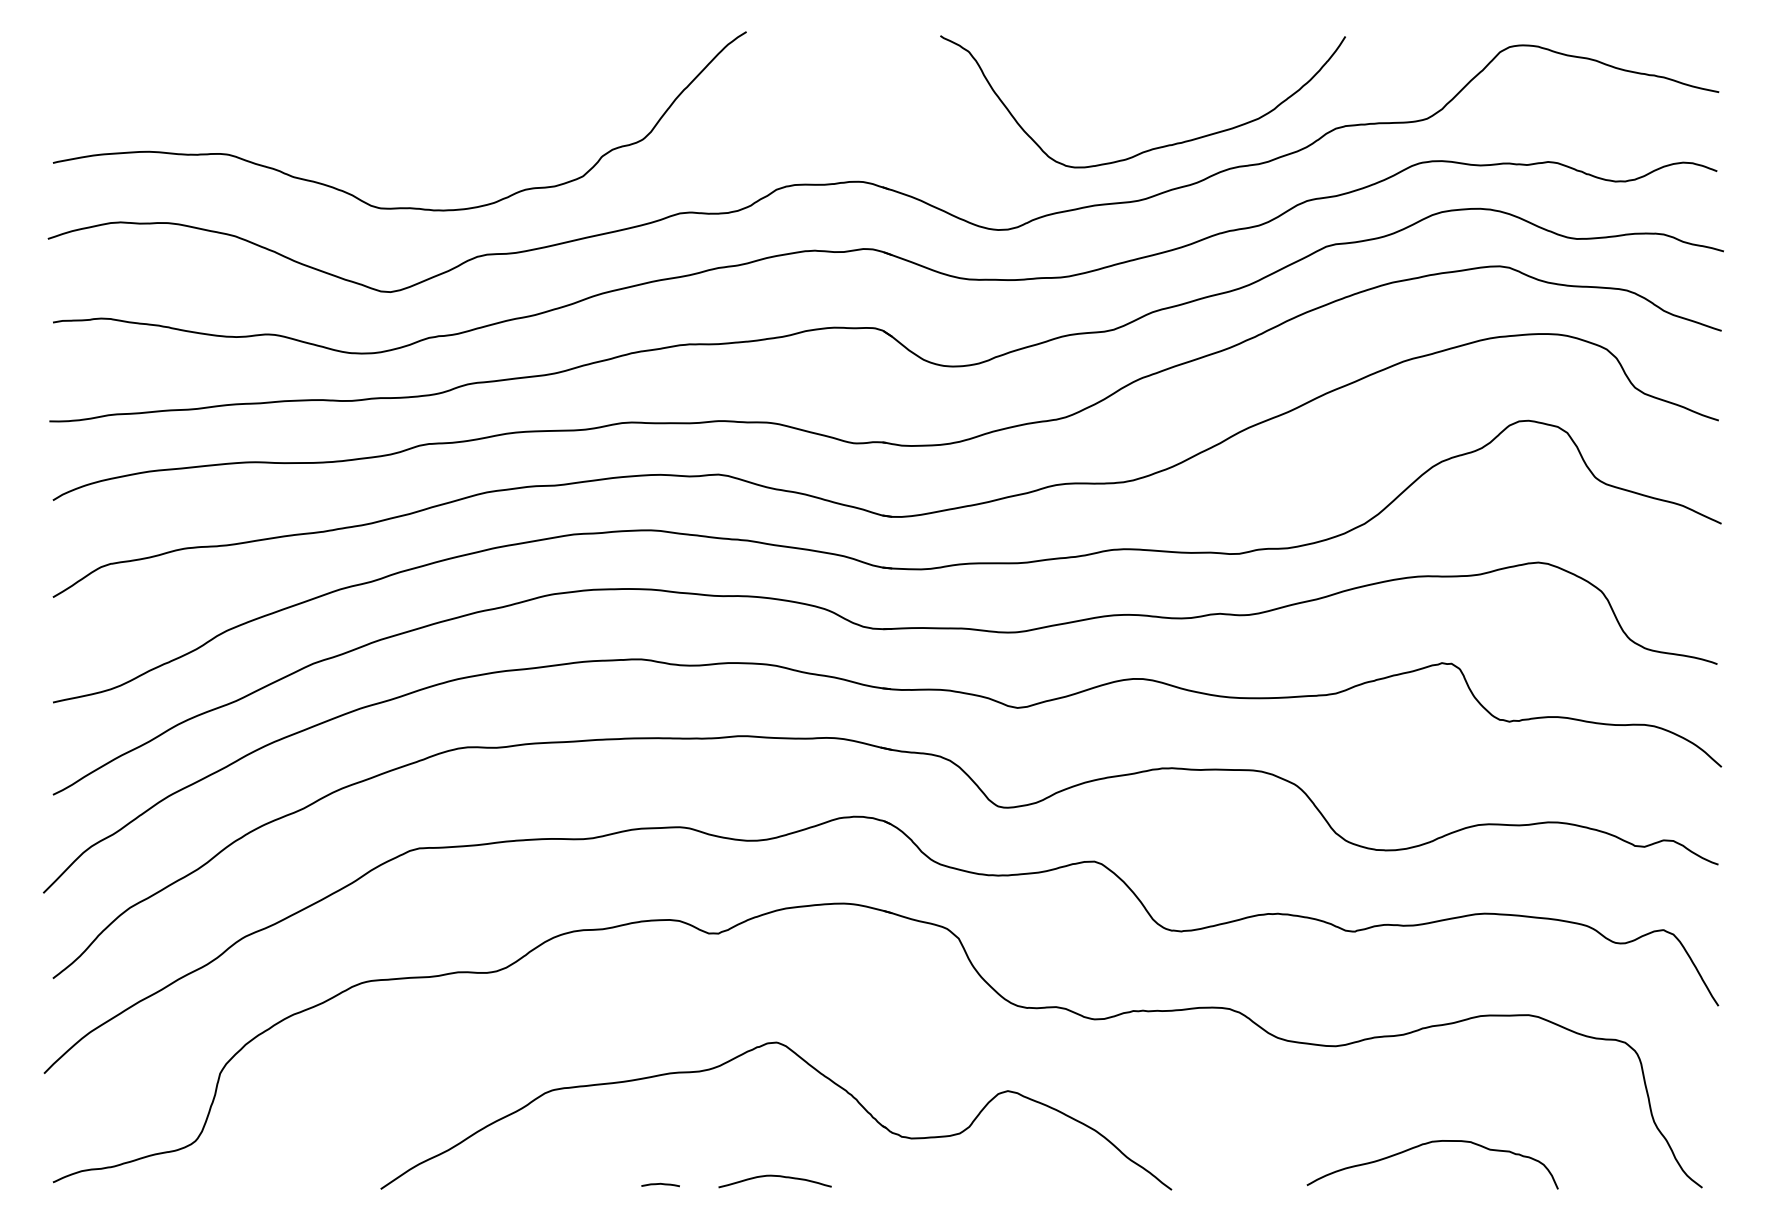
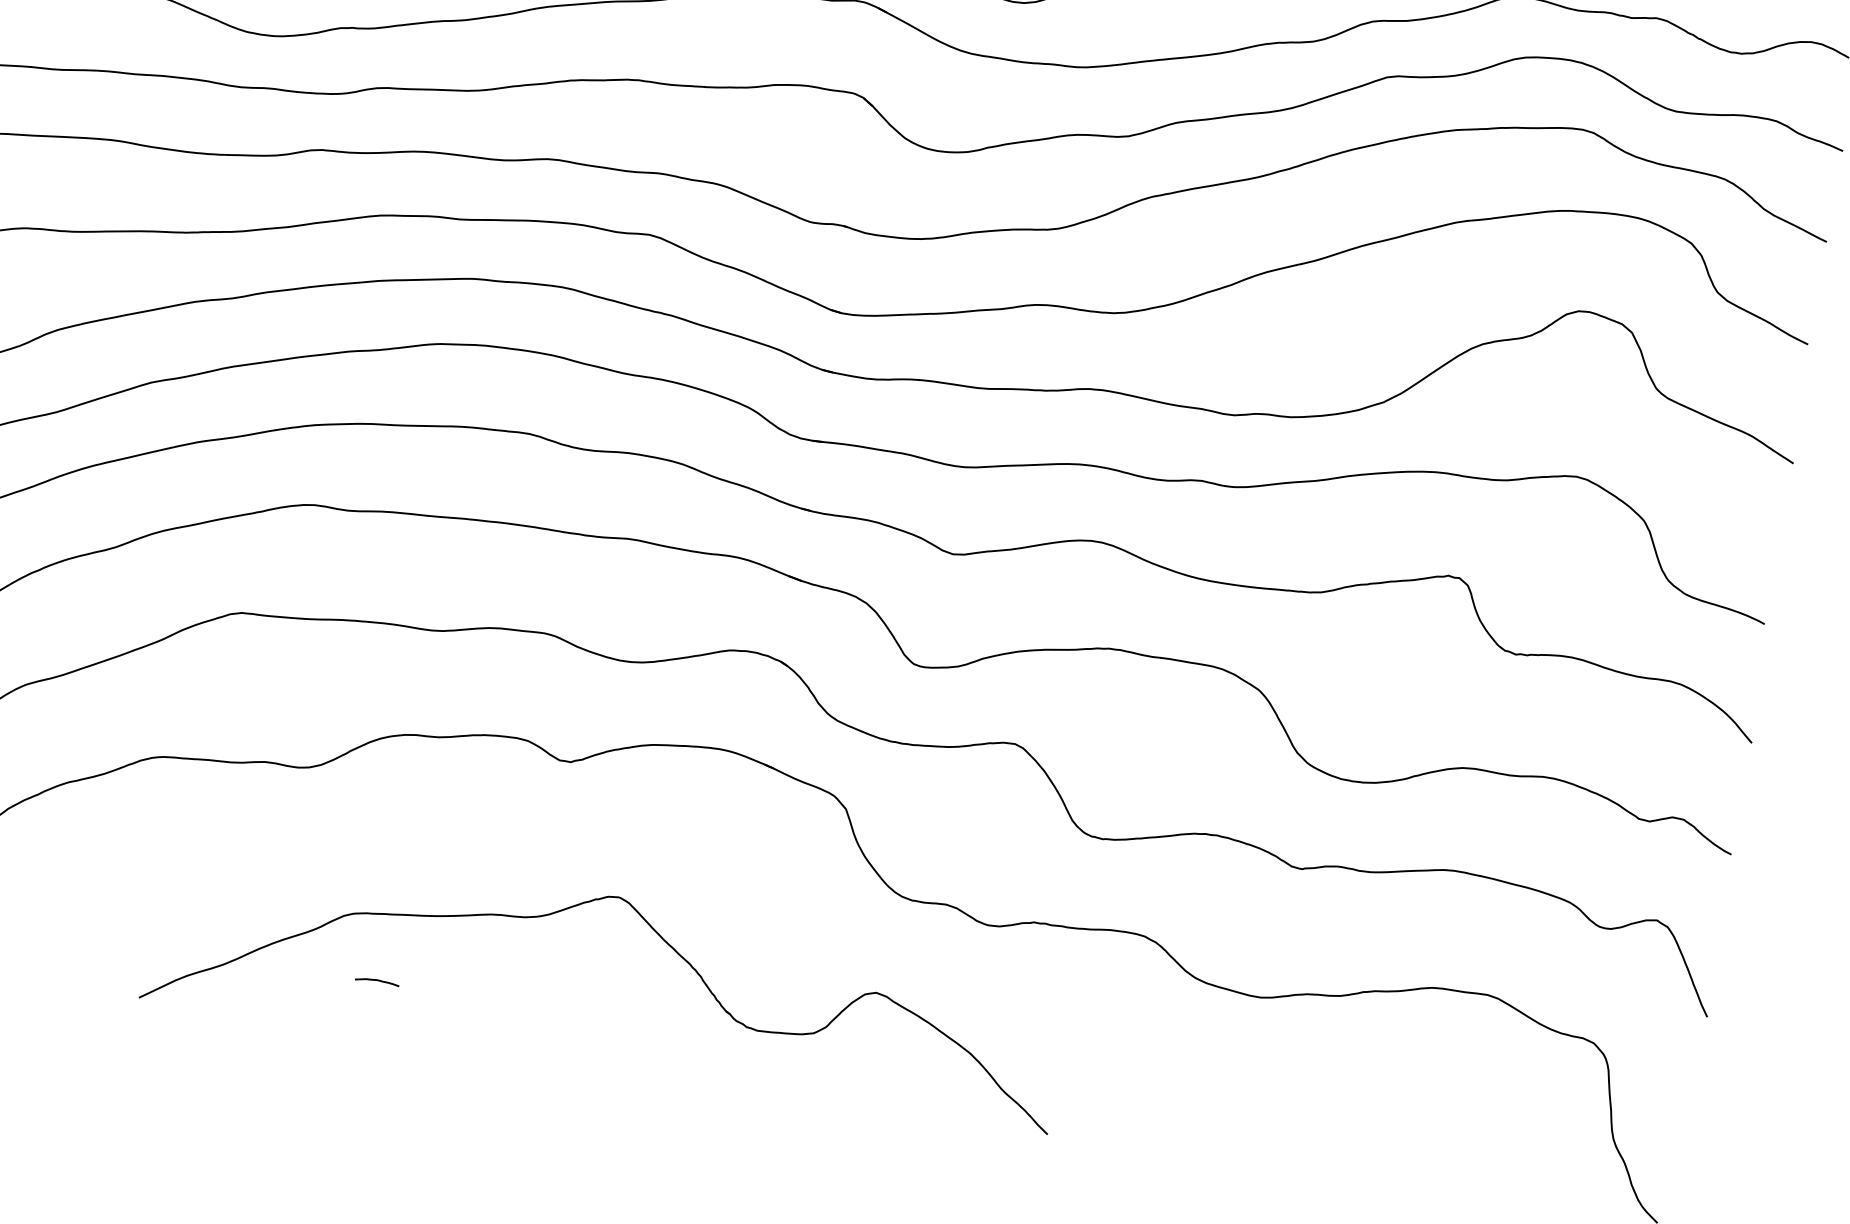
curve: (1427, 1144) -> (1349, 1126), removed
curve: (774, 1176) -> (593, 1050), removed
curve: (660, 1184) -> (377, 980), moved

